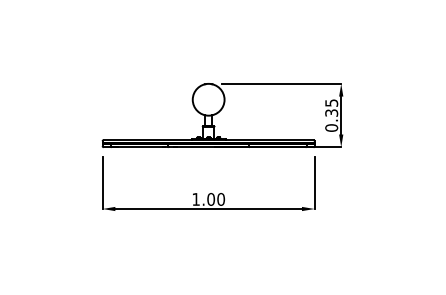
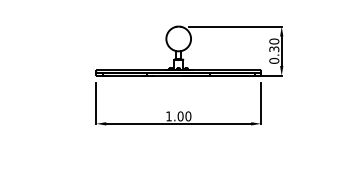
text: (331, 102) -> (274, 41), 0.35 -> 0.30

